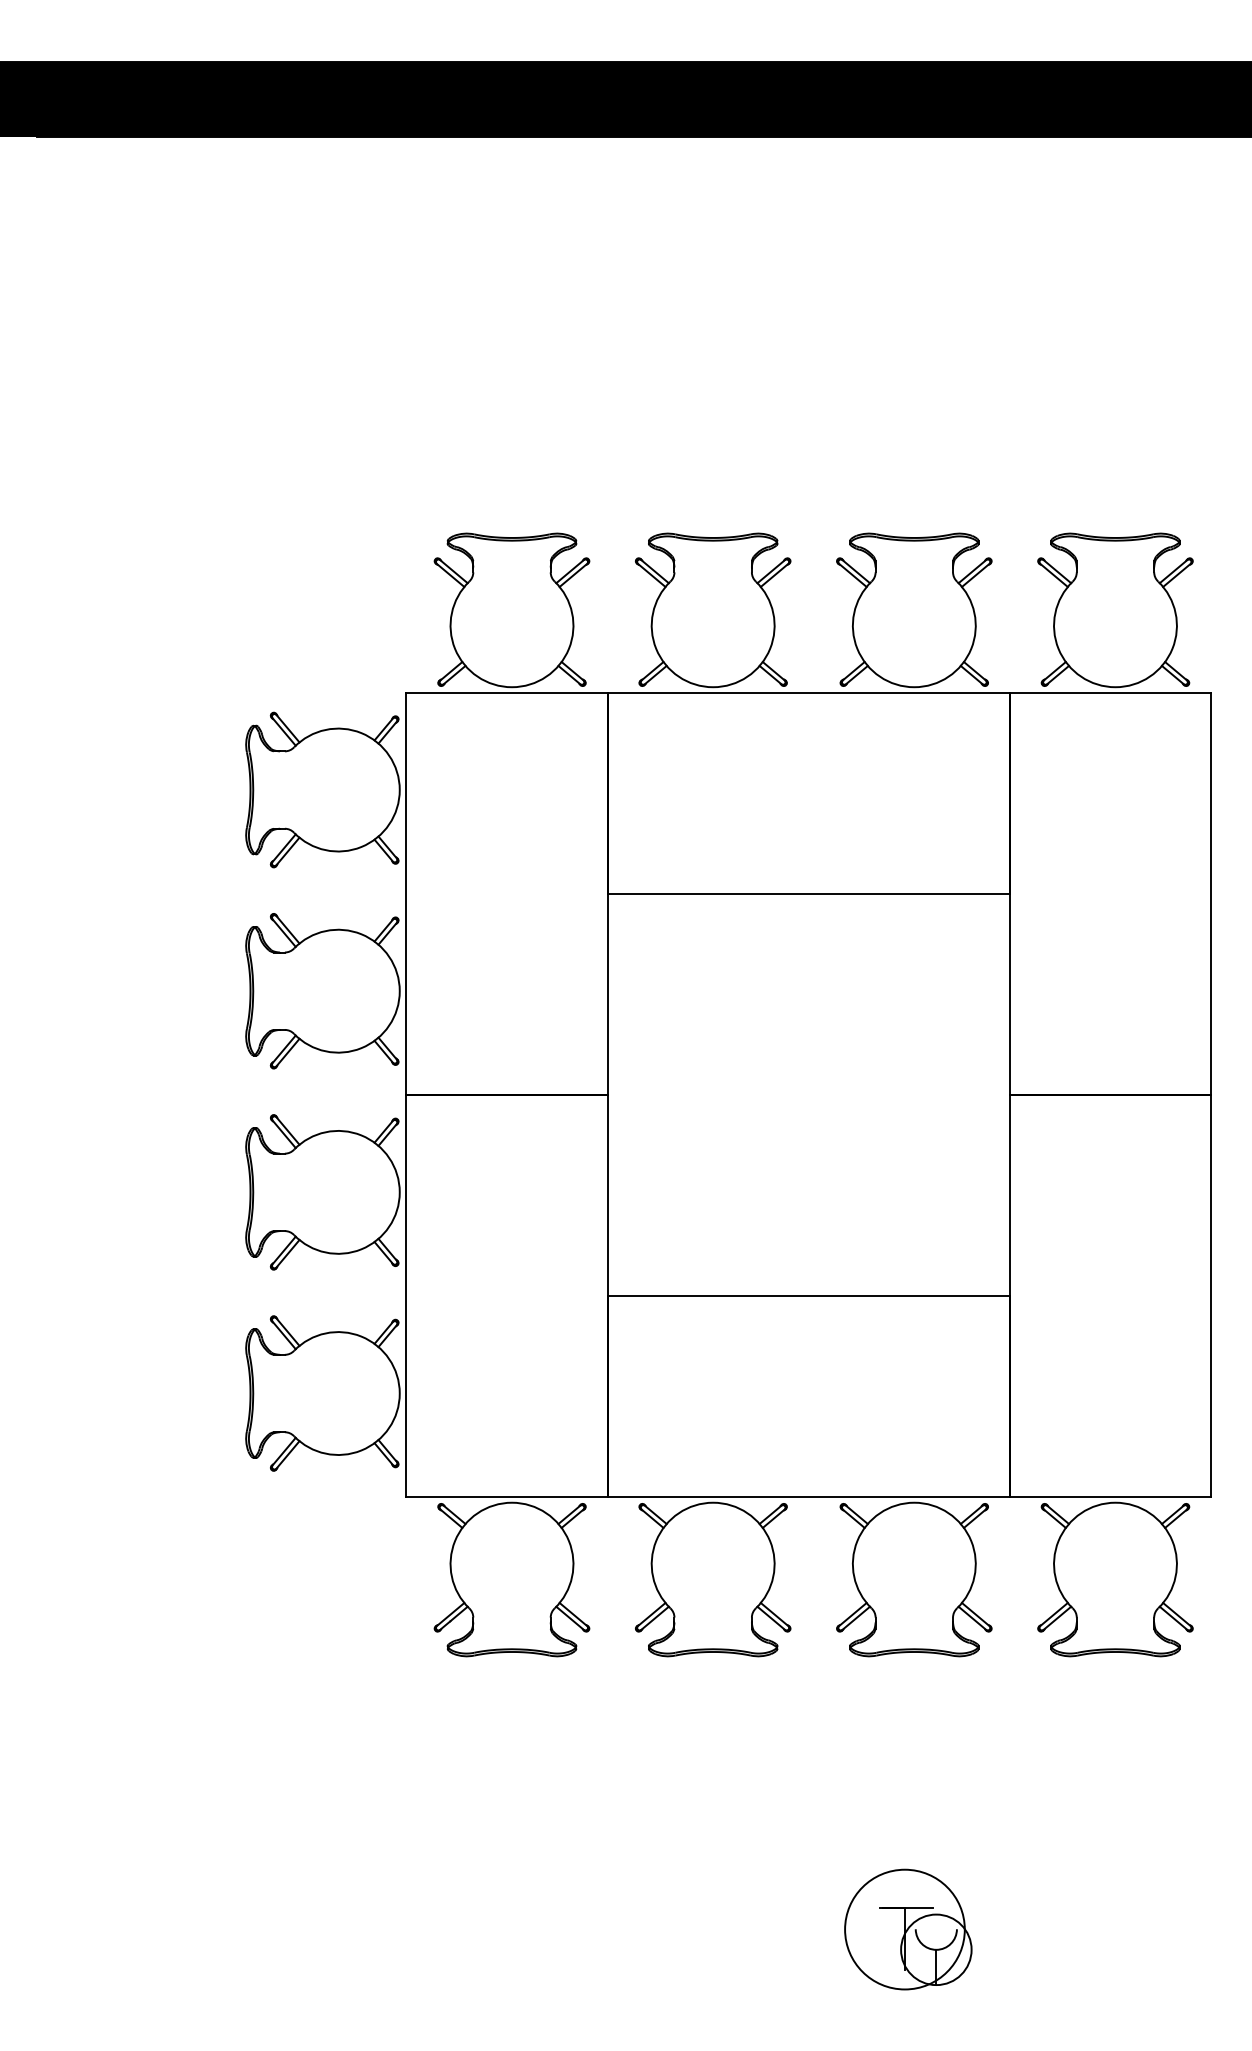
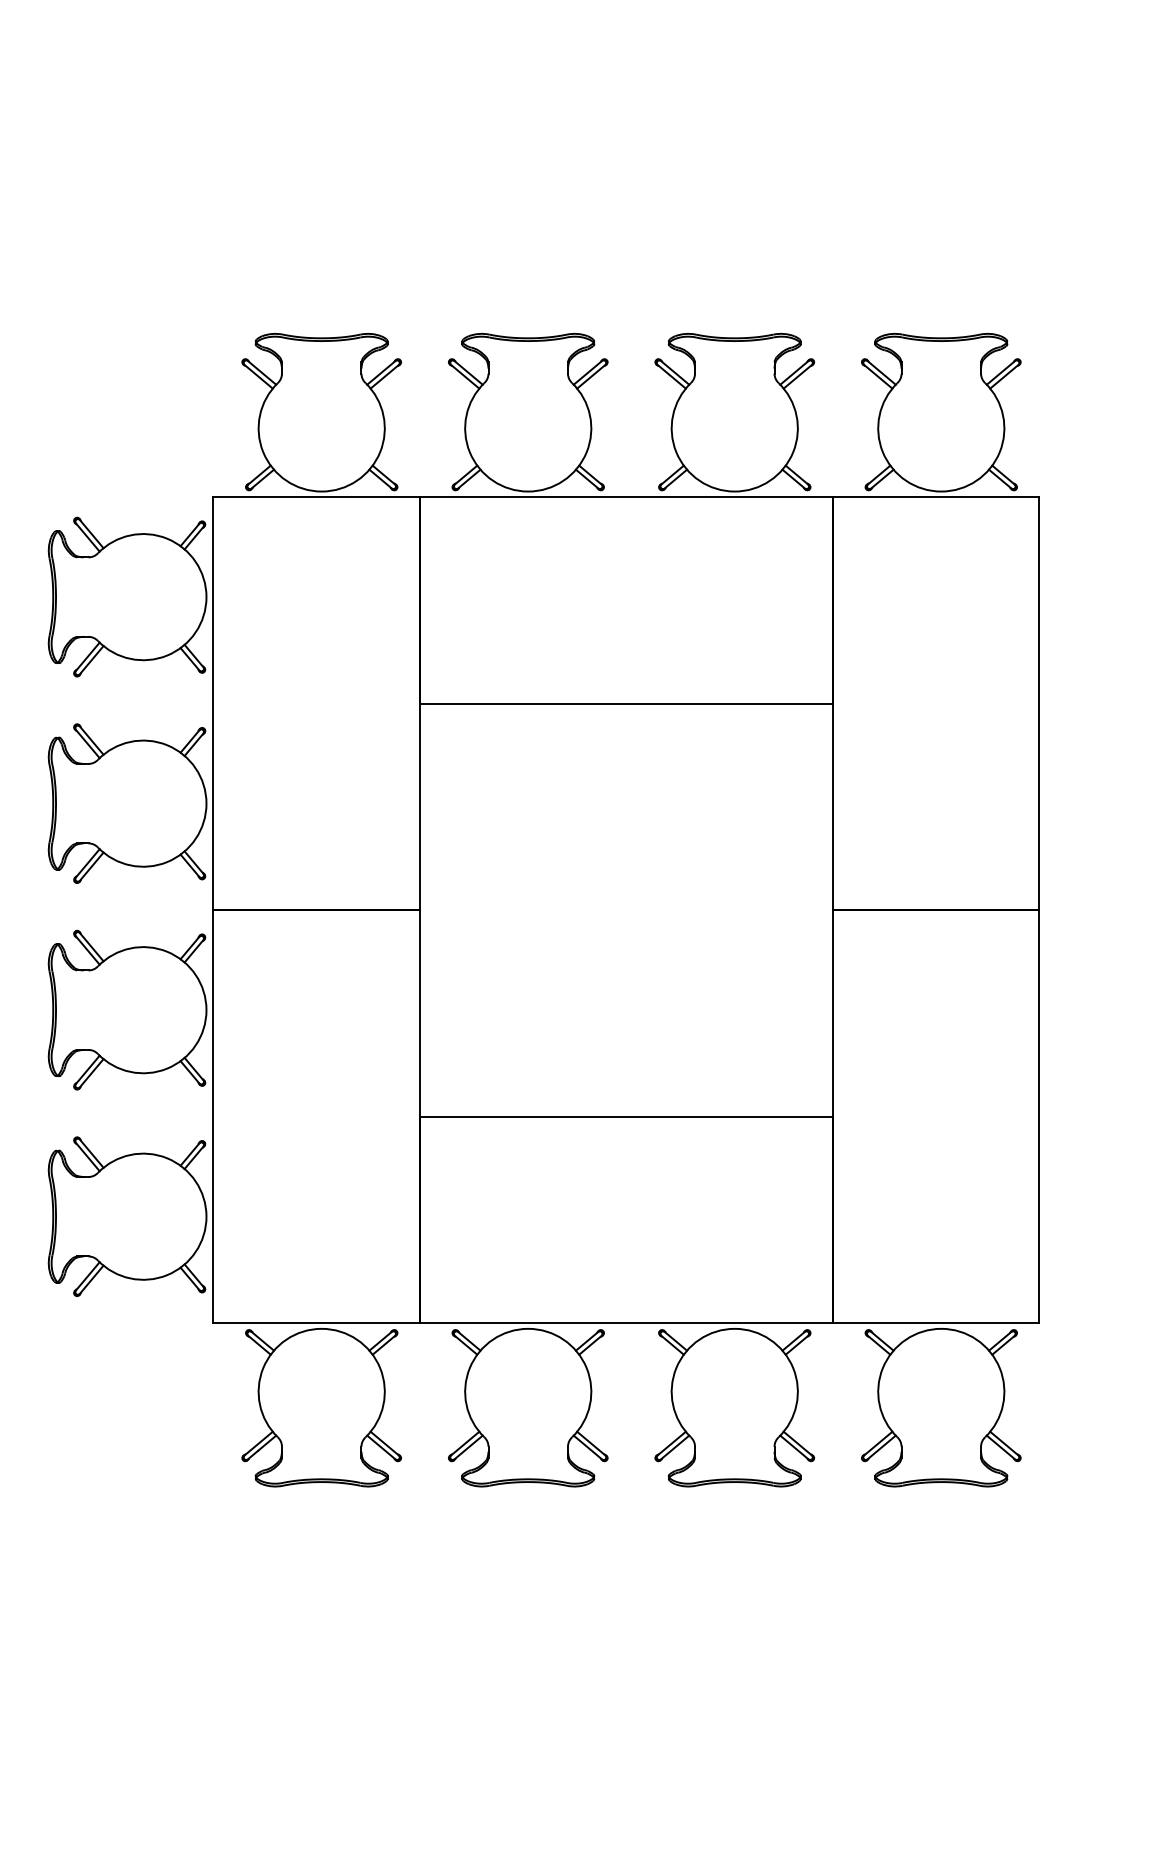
part: (908, 1929) -> (728, 1767), removed

